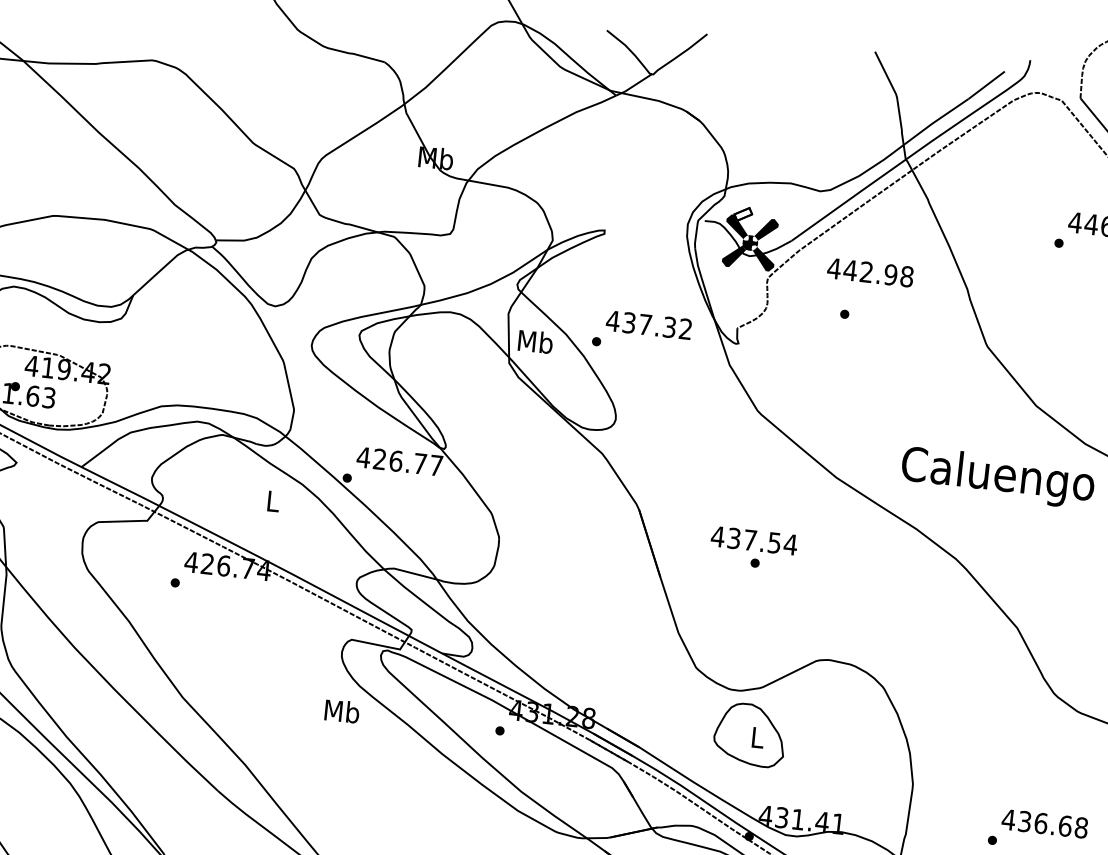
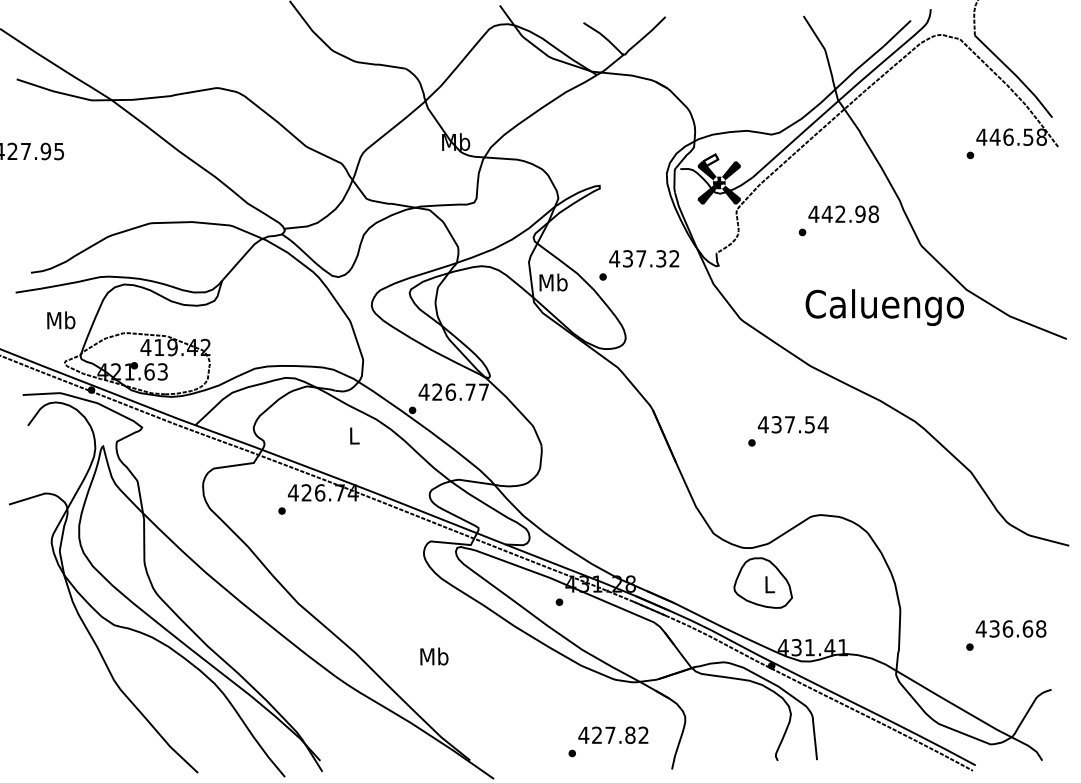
text: (870, 271) -> (843, 213), moved
text: (997, 477) -> (884, 307), moved
text: (753, 540) -> (792, 424), moved
text: (342, 711) -> (434, 656), moved

